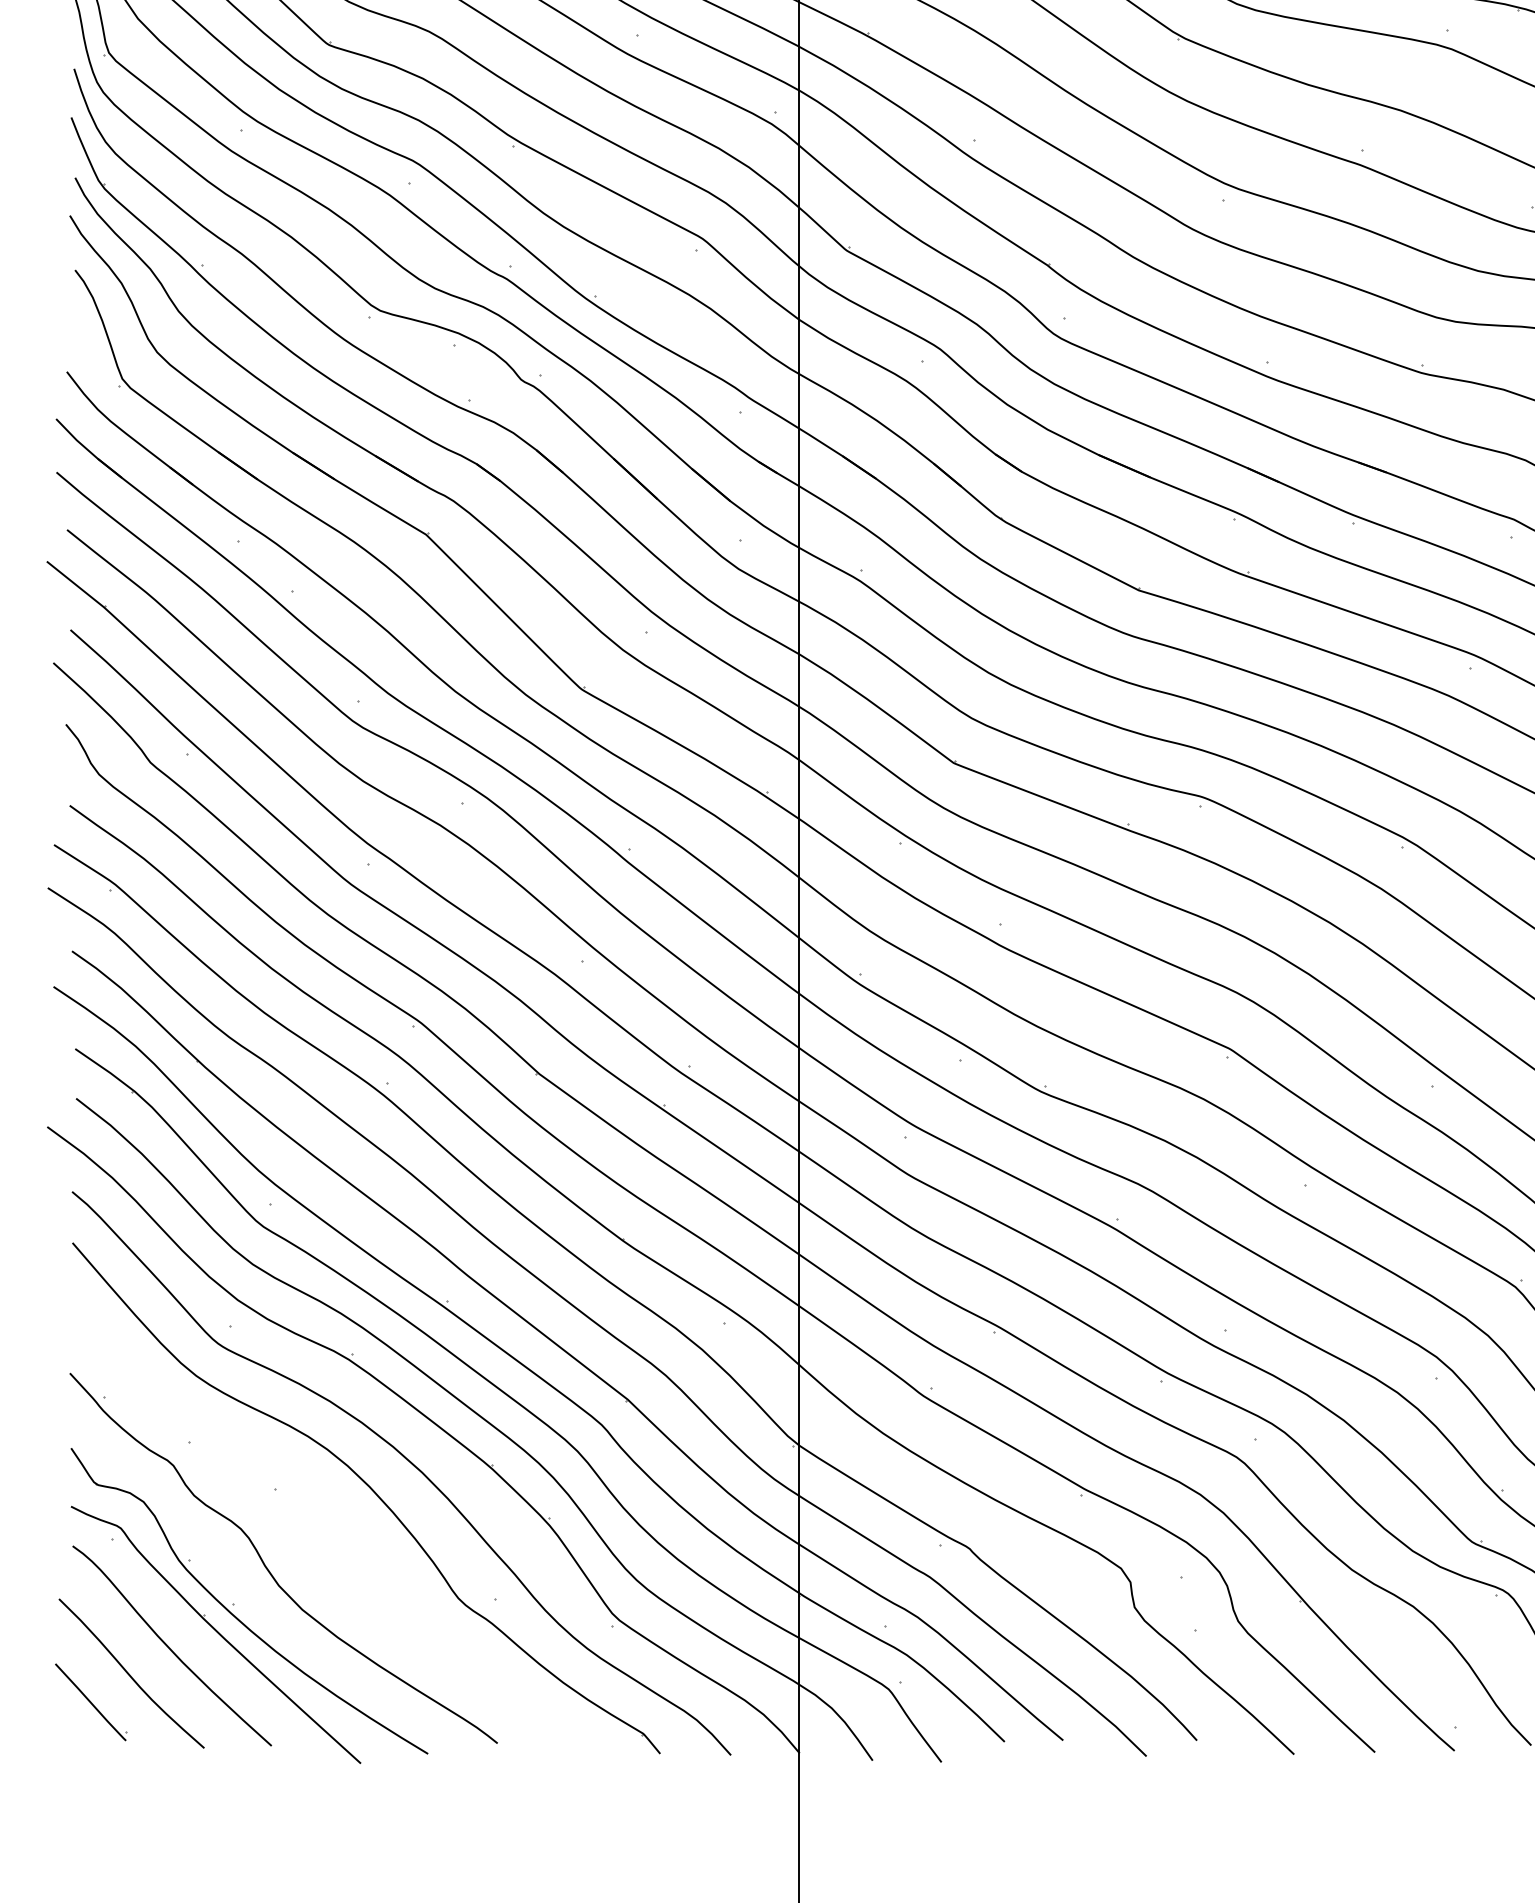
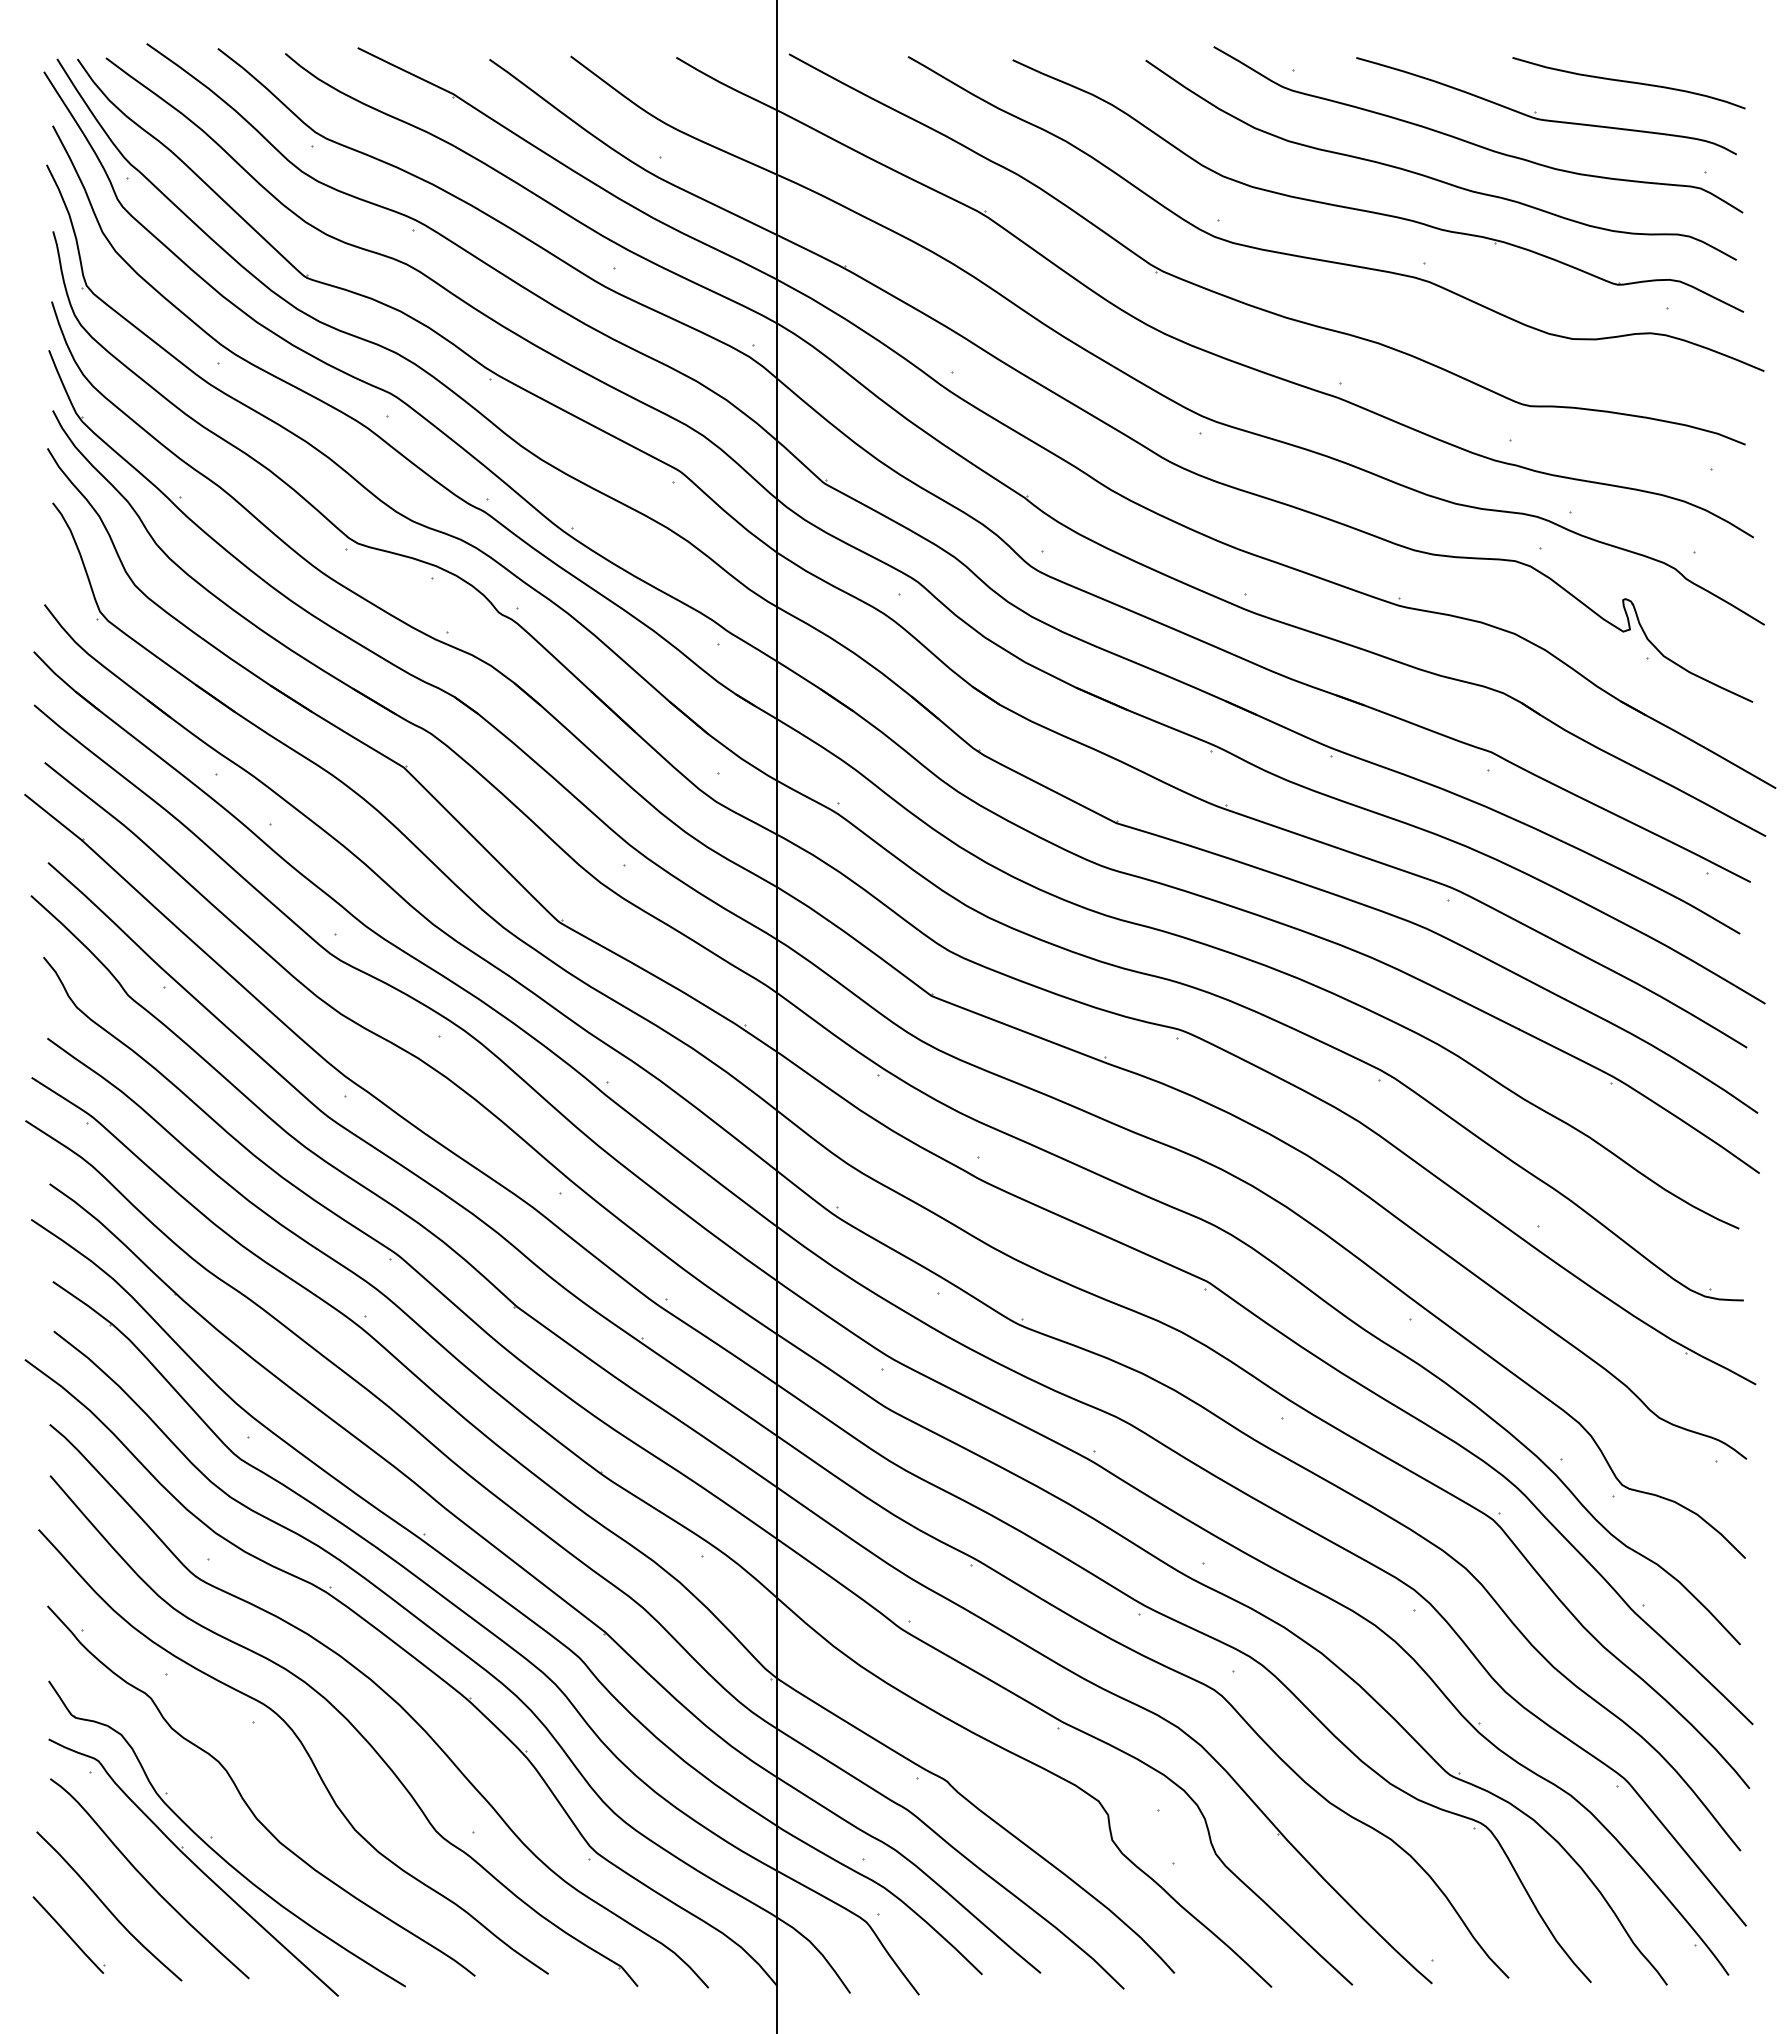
curve: (323, 1512) -> (301, 1745), added

